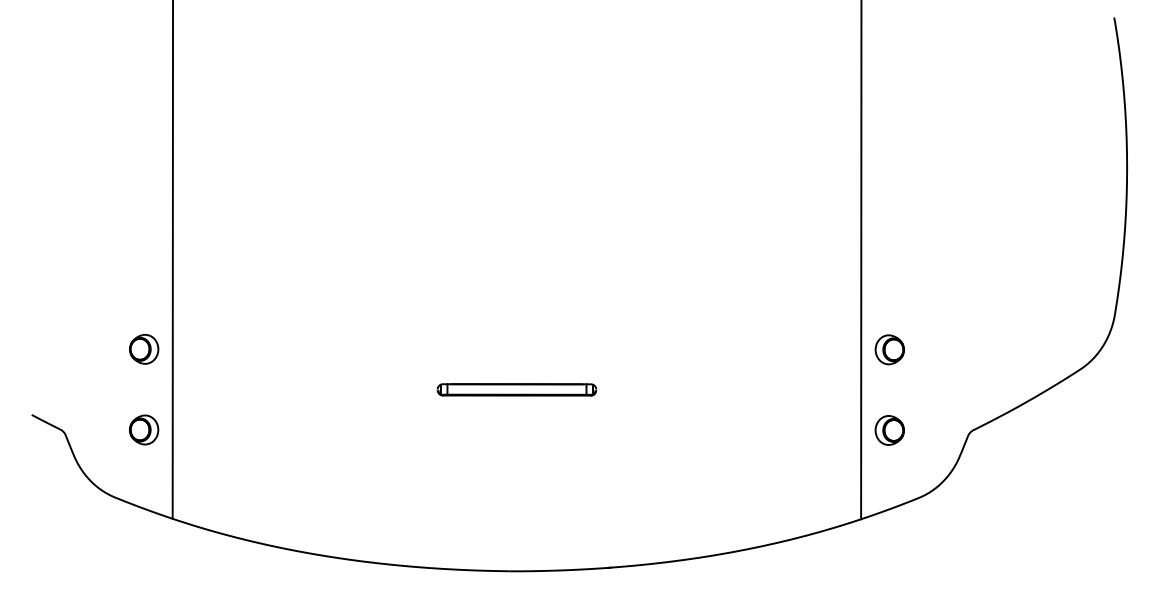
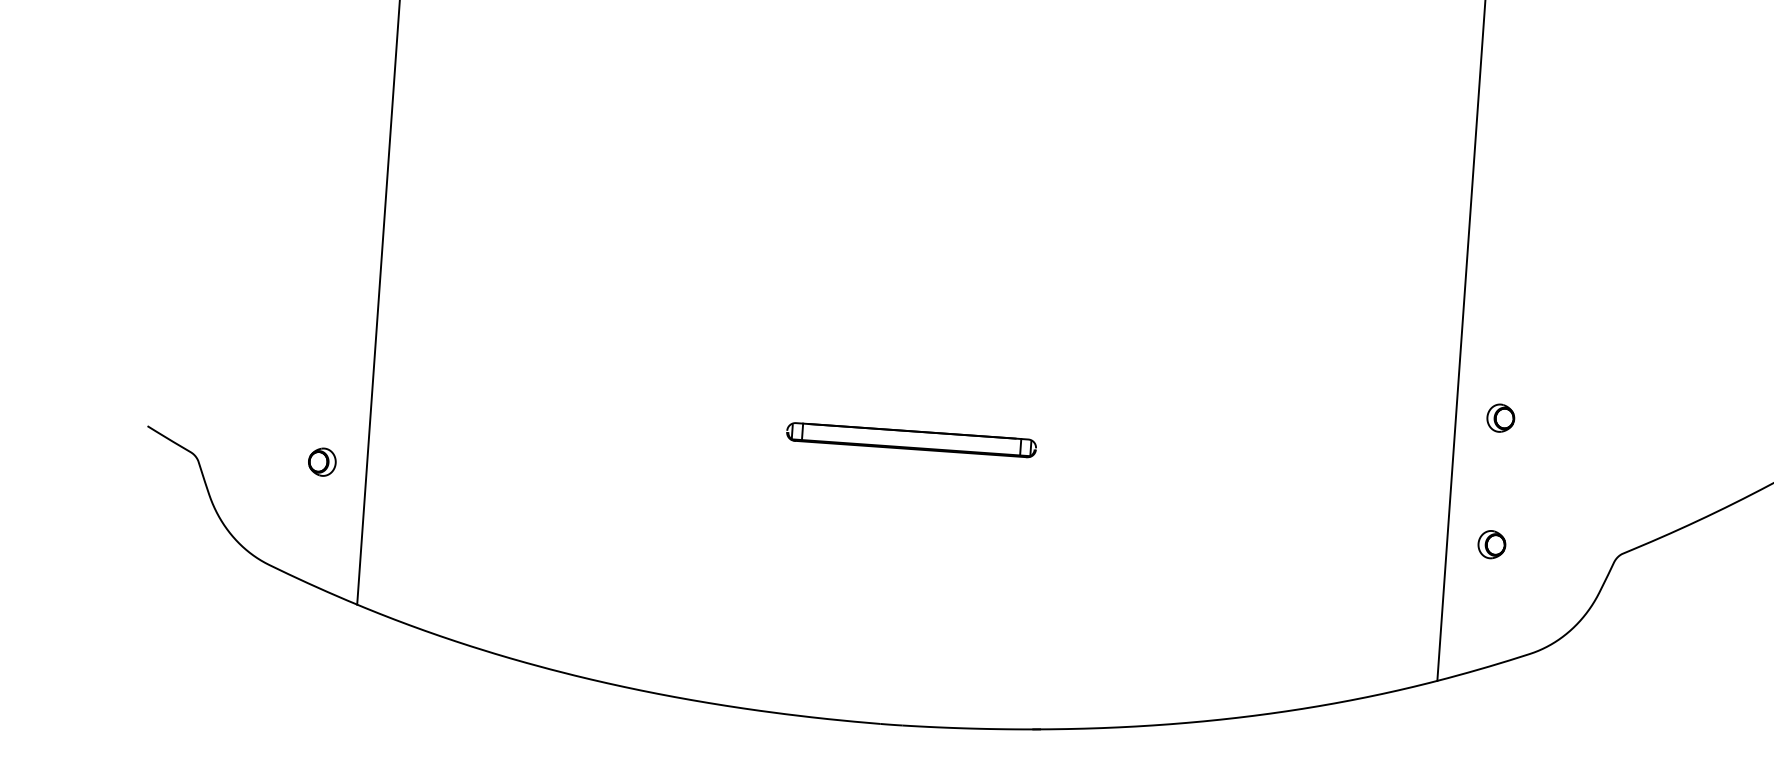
part: (144, 349) -> (331, 335), removed
part: (889, 349) -> (1500, 417), size x0.6
part: (144, 429) -> (322, 461), size x0.6
part: (889, 430) -> (1491, 544), size x0.6

